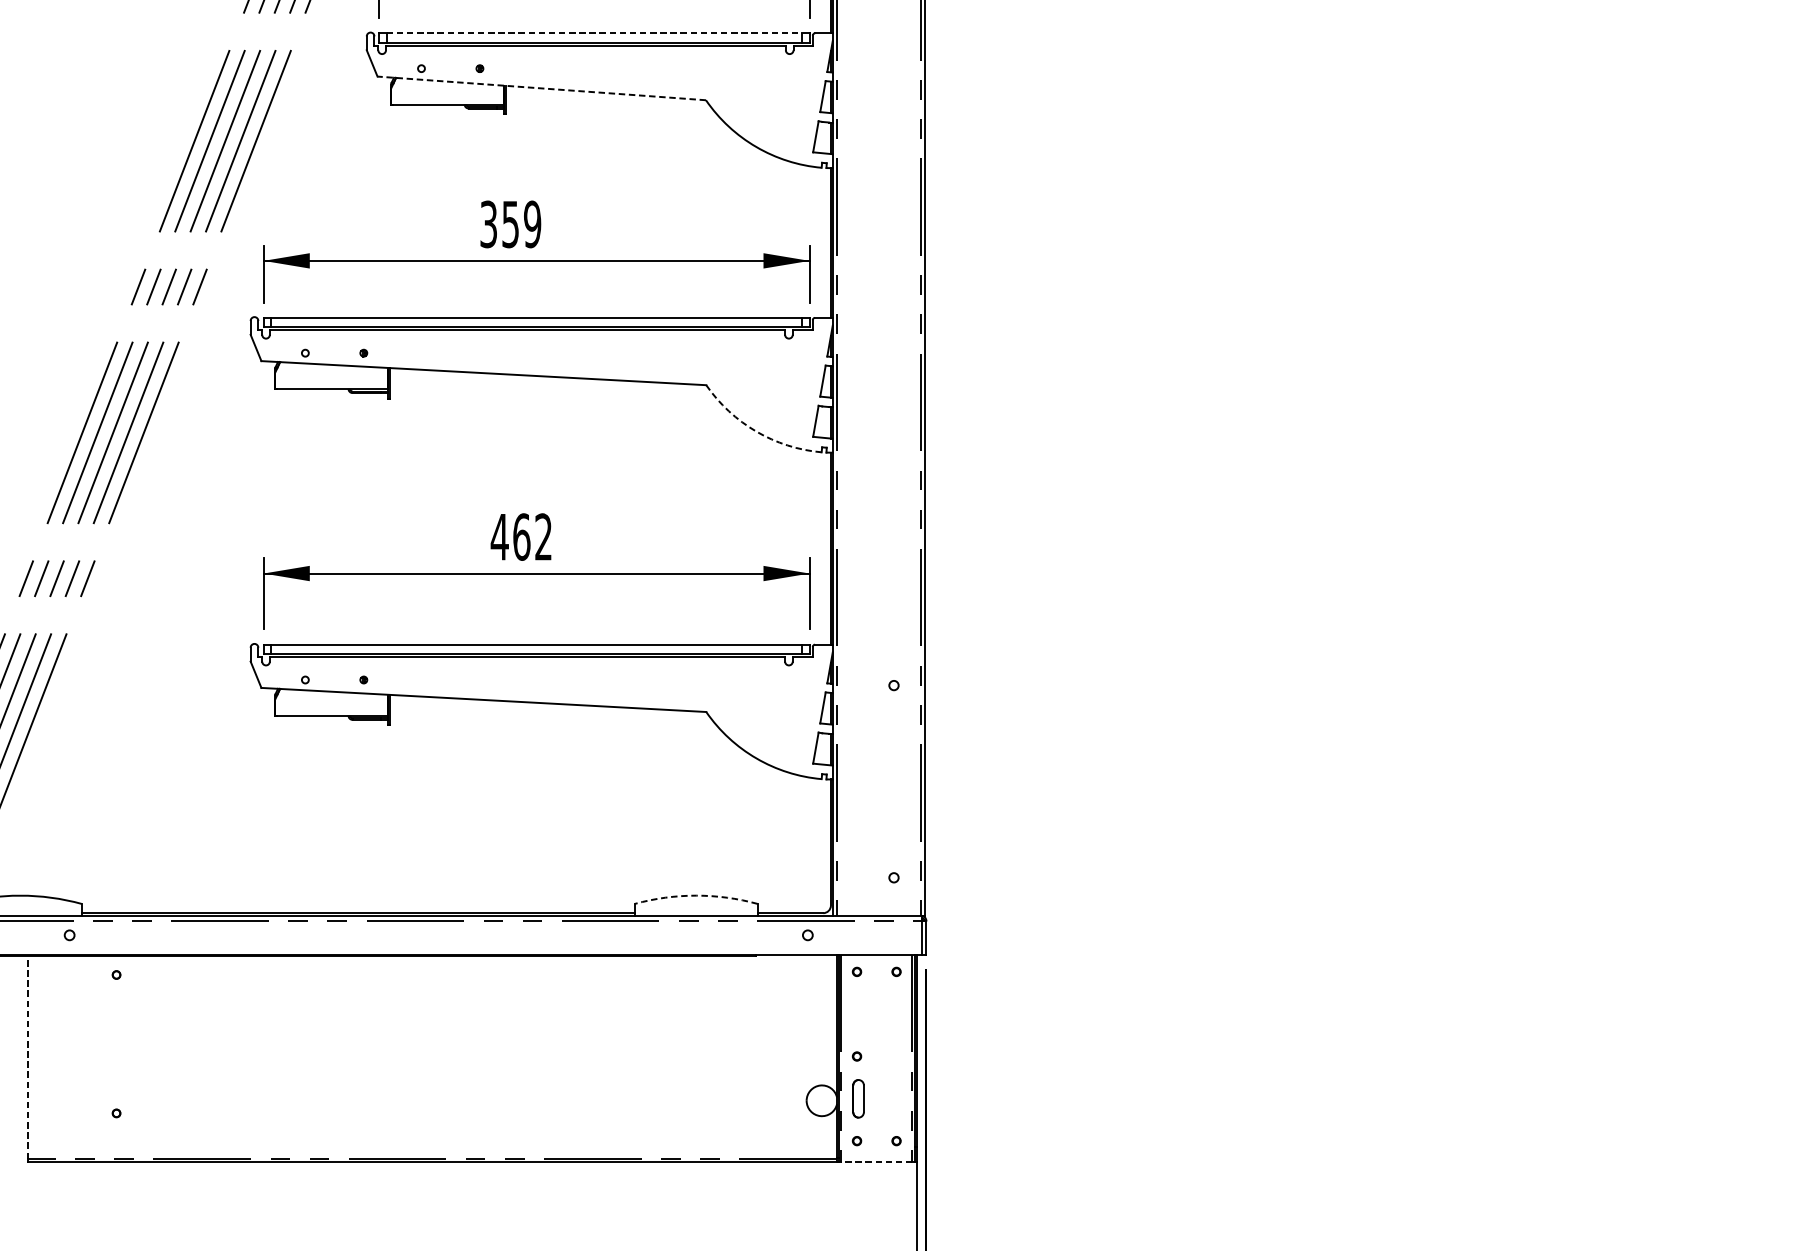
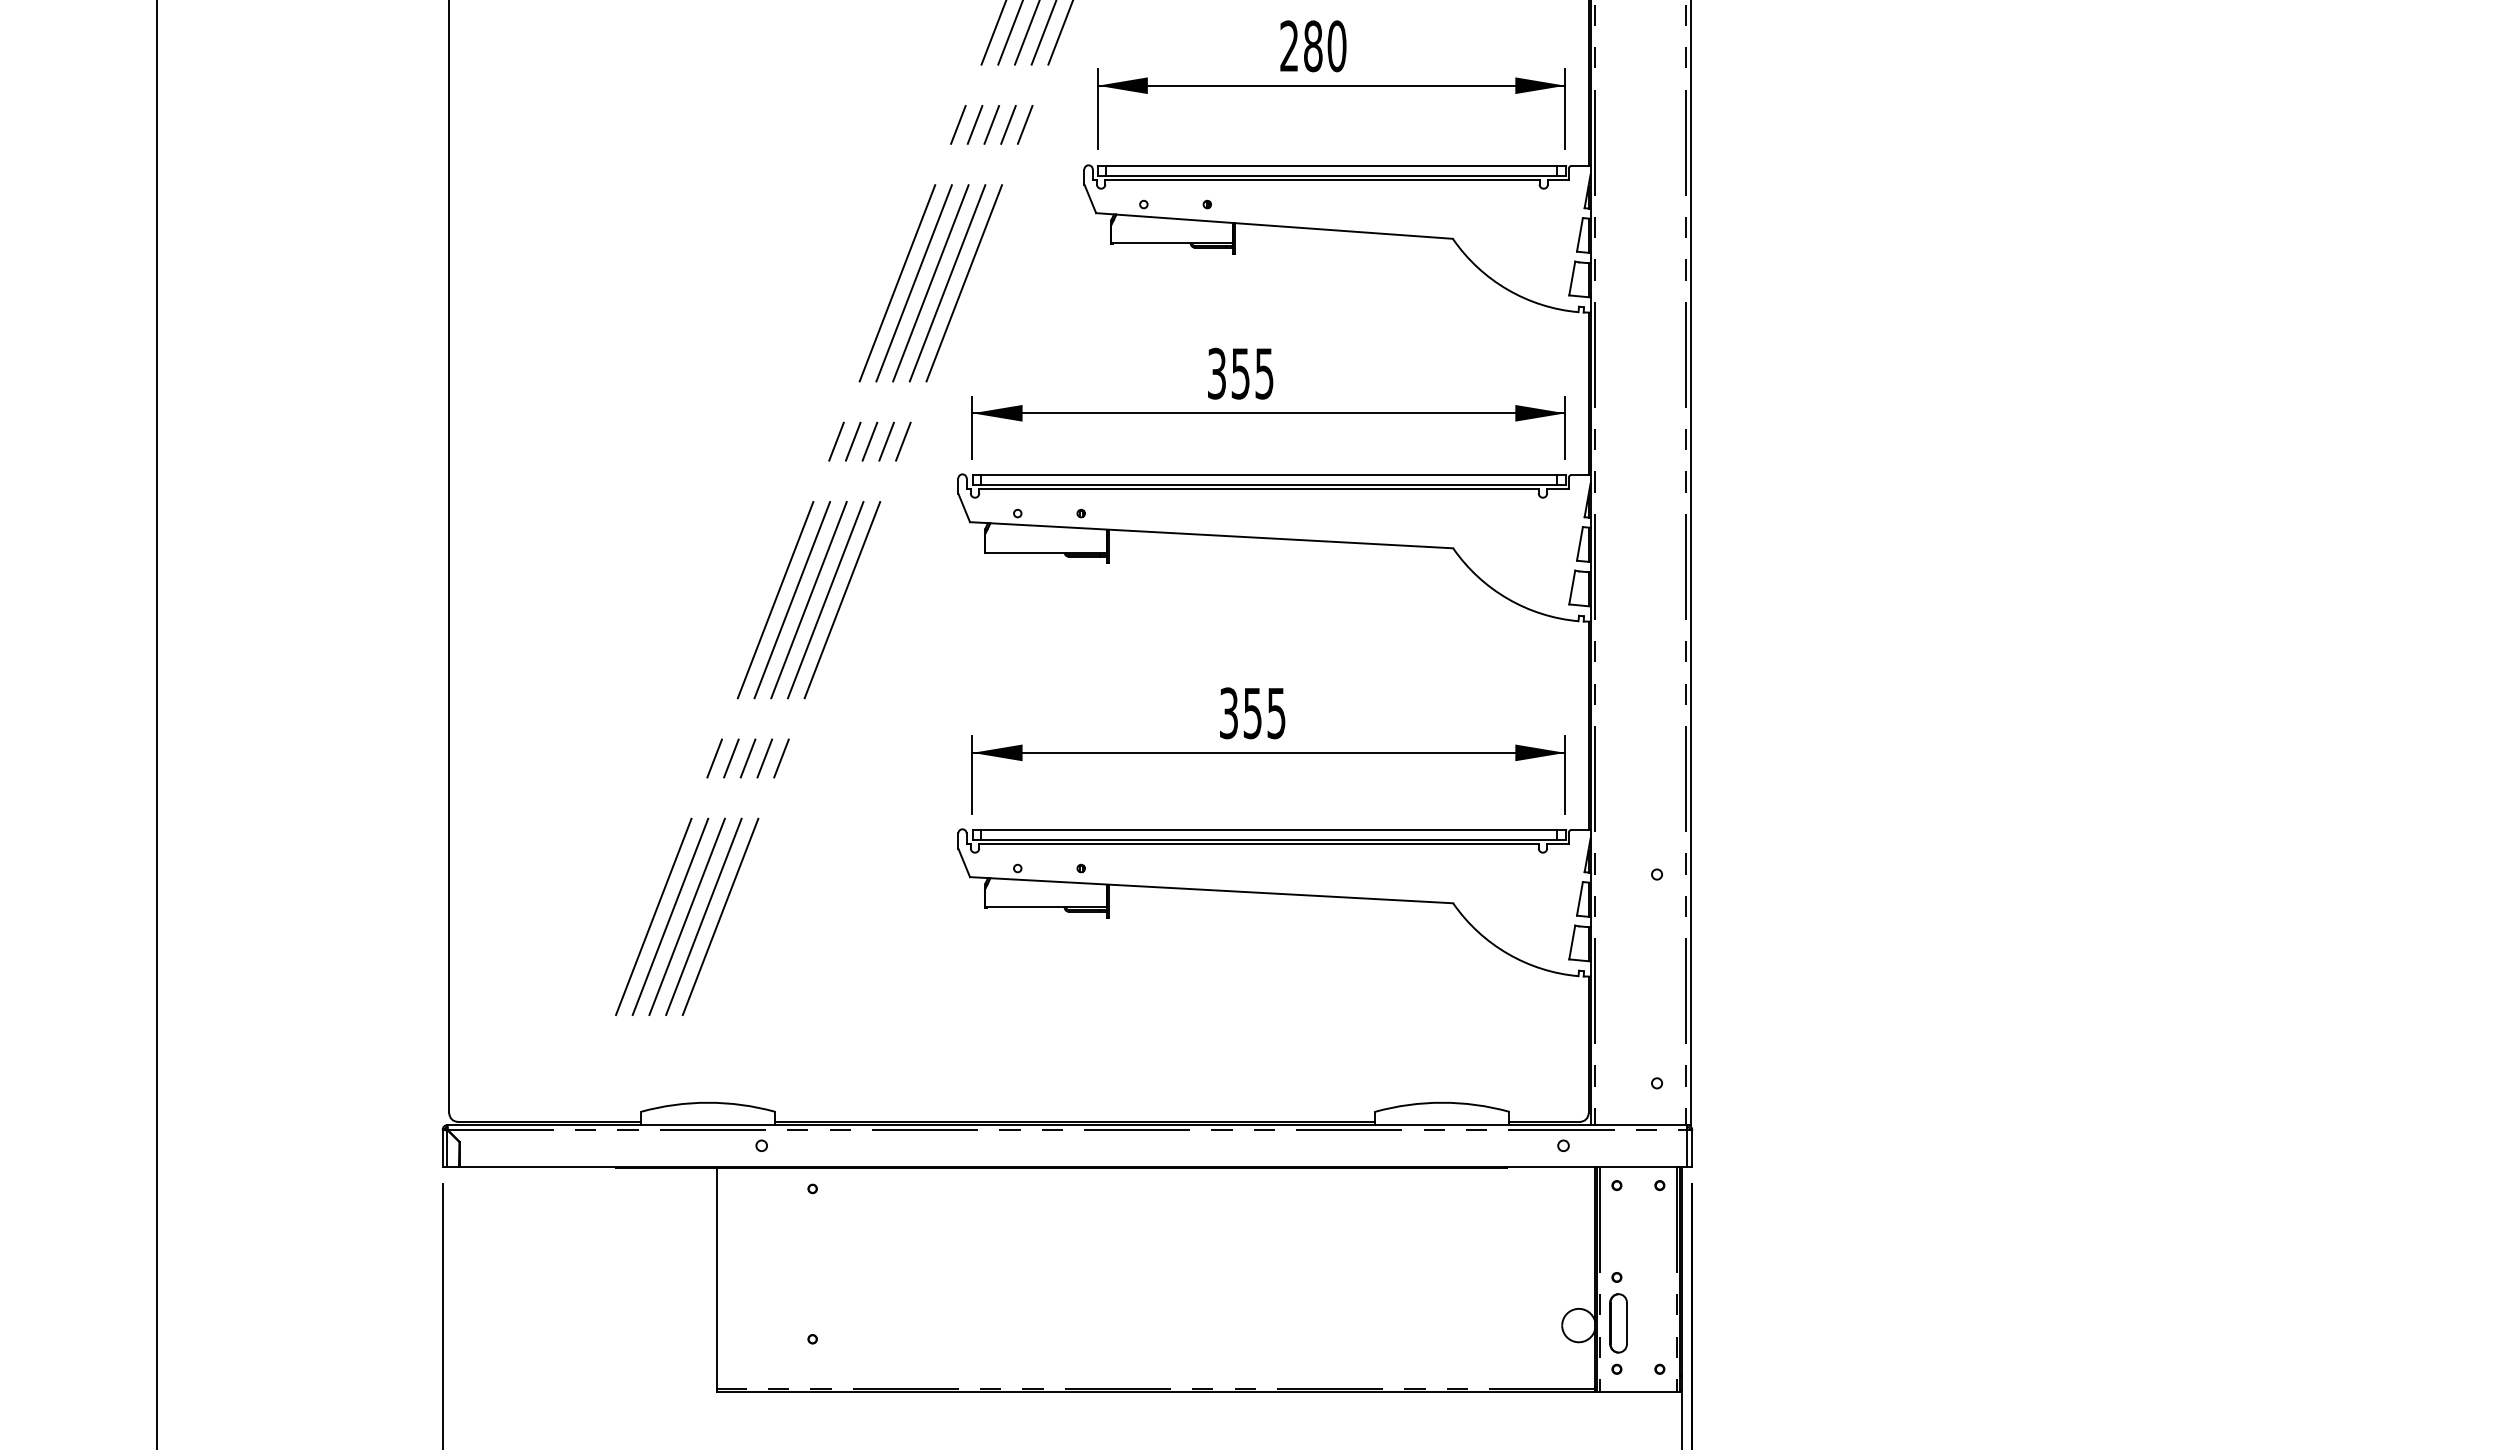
line: (594, 33) -> (1331, 166), dashed -> solid
line: (541, 87) -> (1274, 225), dashed -> solid
text: (532, 224) -> (1264, 373), 359 -> 355
arc: (756, 431) -> (1507, 598), dashed -> solid
text: (521, 537) -> (1252, 713), 462 -> 355
arc: (696, 895) -> (1442, 1102), dashed -> solid
line: (28, 1057) -> (716, 1278), dashed -> solid
part: (858, 1098) -> (1618, 1323), size x1.43
line: (876, 1162) -> (1638, 1392), dashed -> solid

